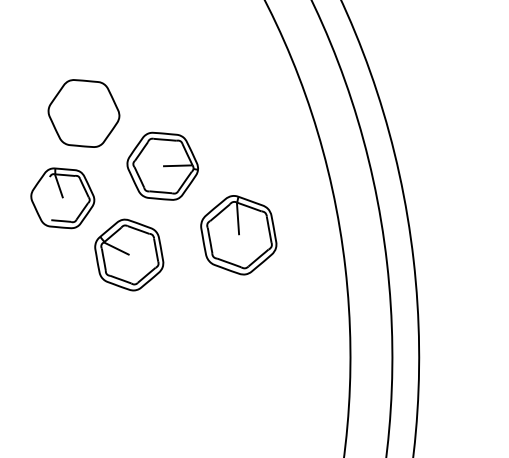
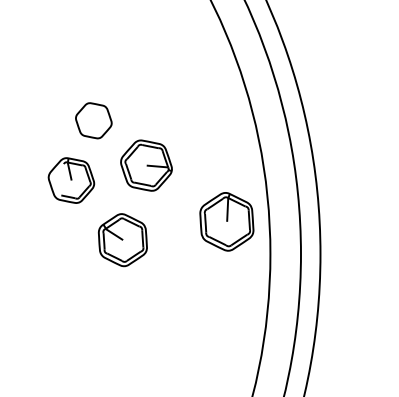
part: (83, 113) -> (93, 120), size x0.7
part: (238, 234) -> (226, 221), moved
part: (128, 255) -> (122, 240), moved

